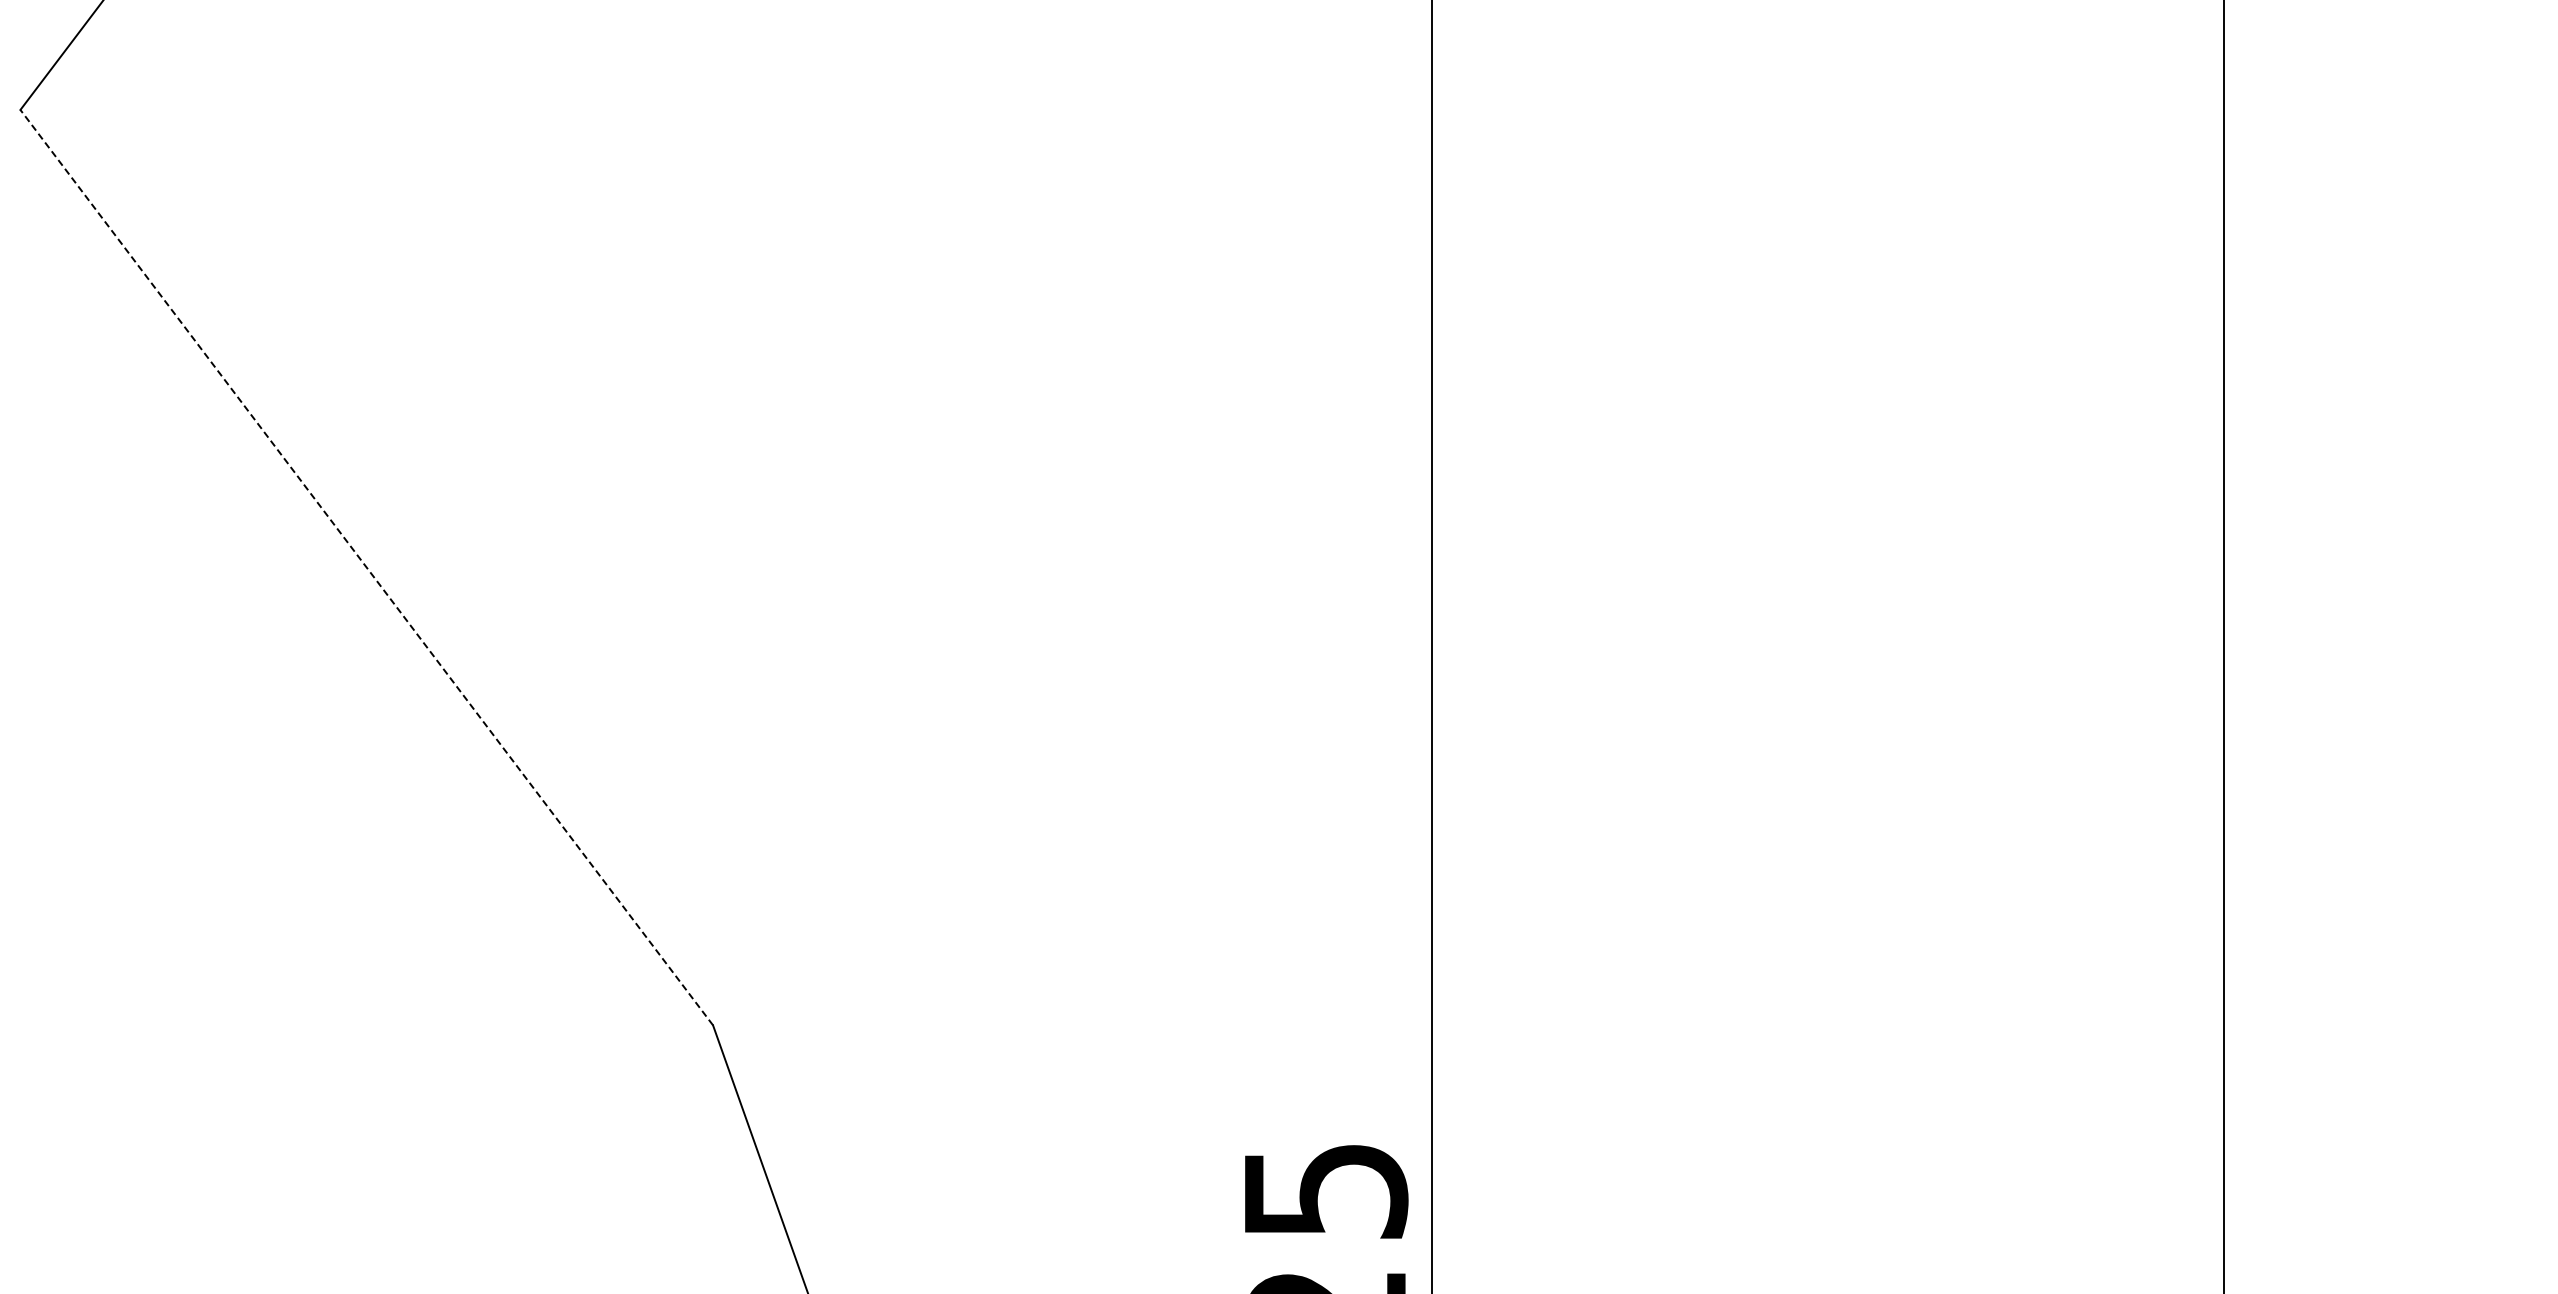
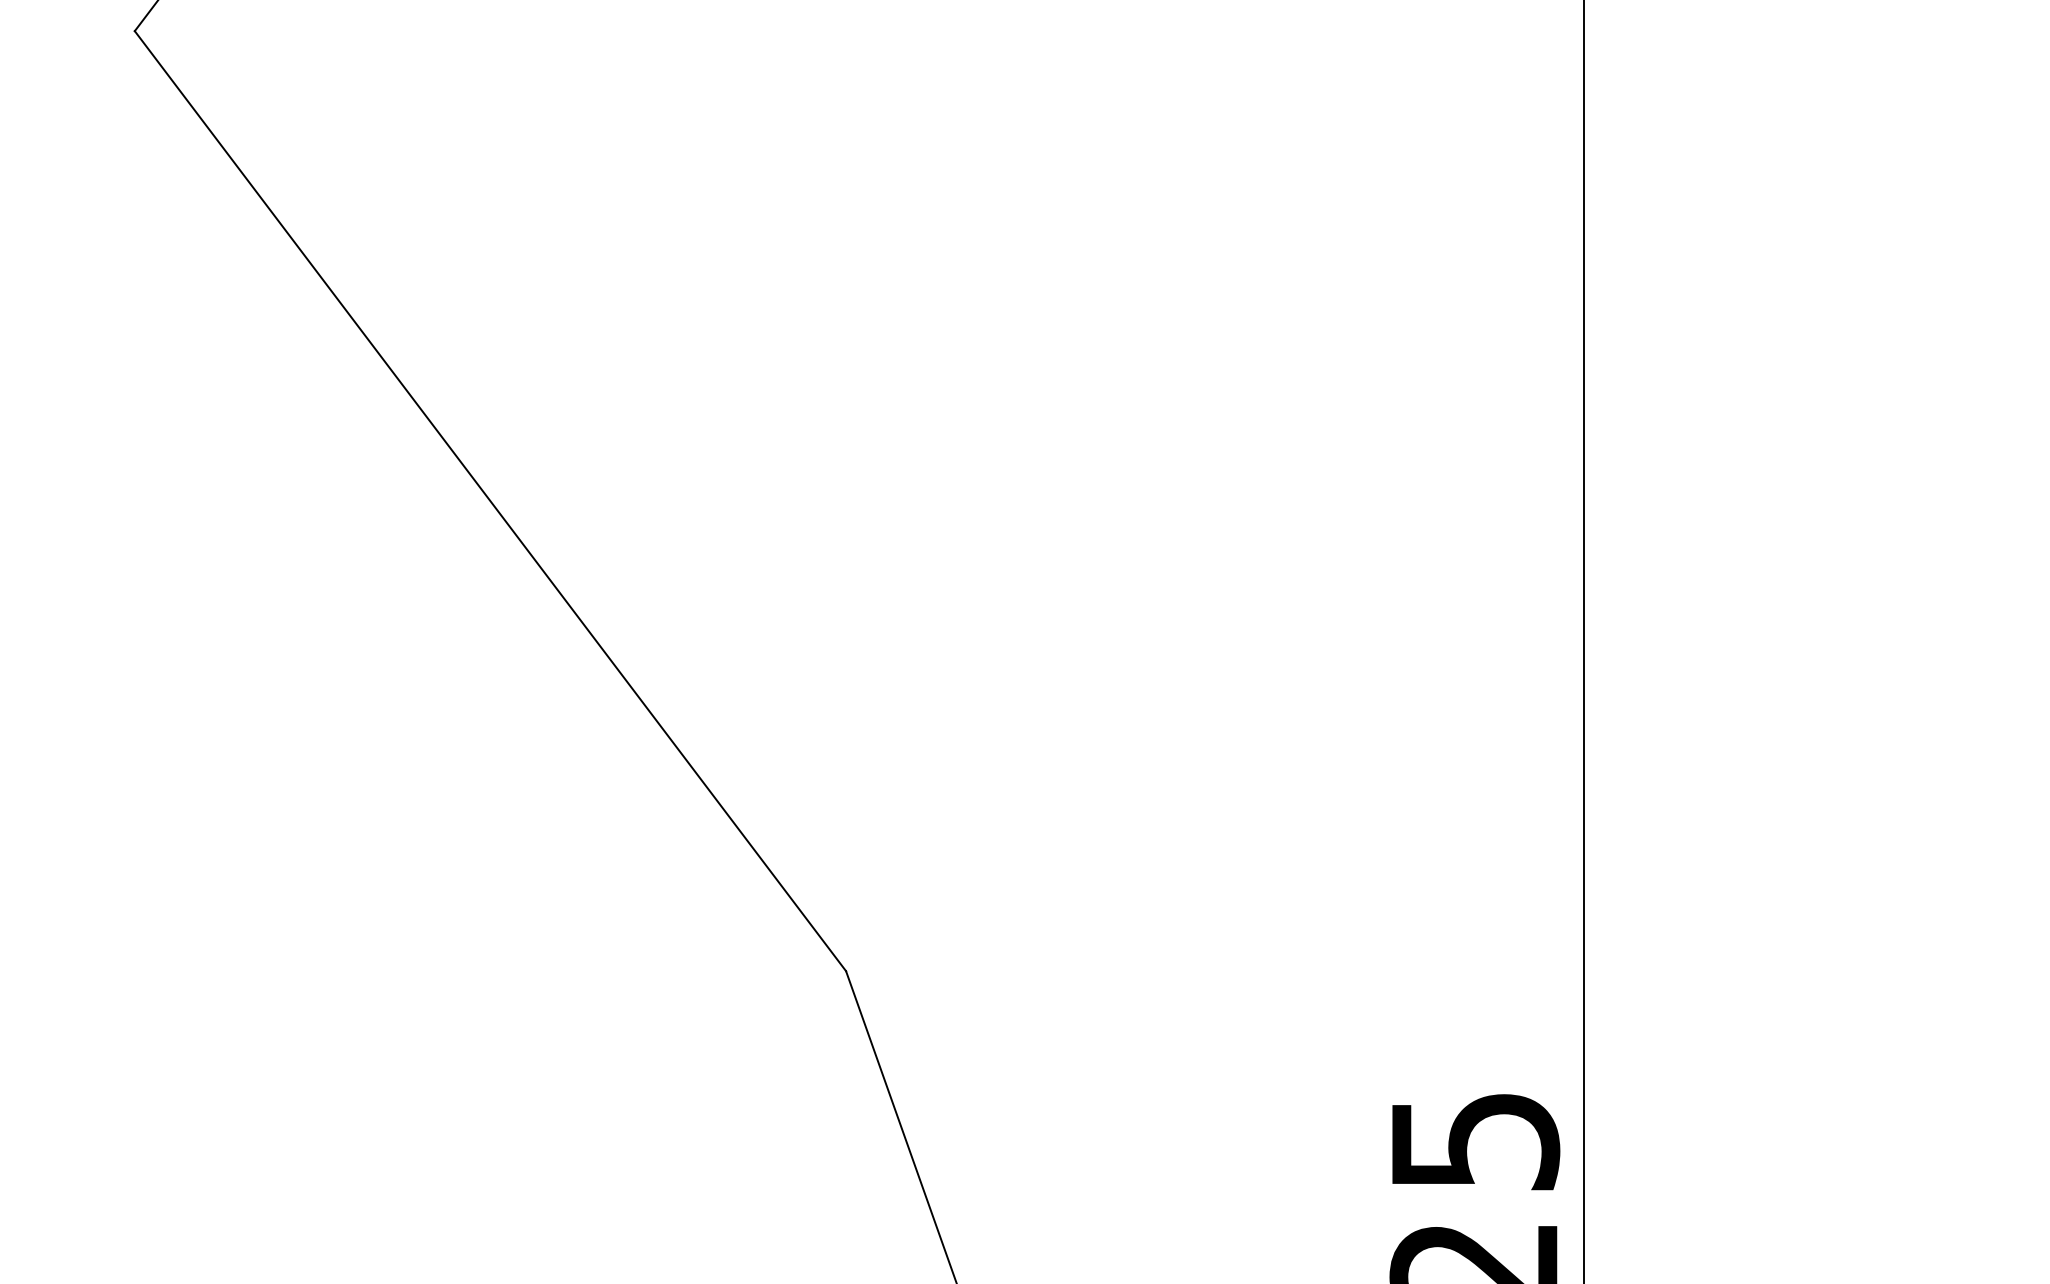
line: (366, 567) -> (490, 501), dashed -> solid

